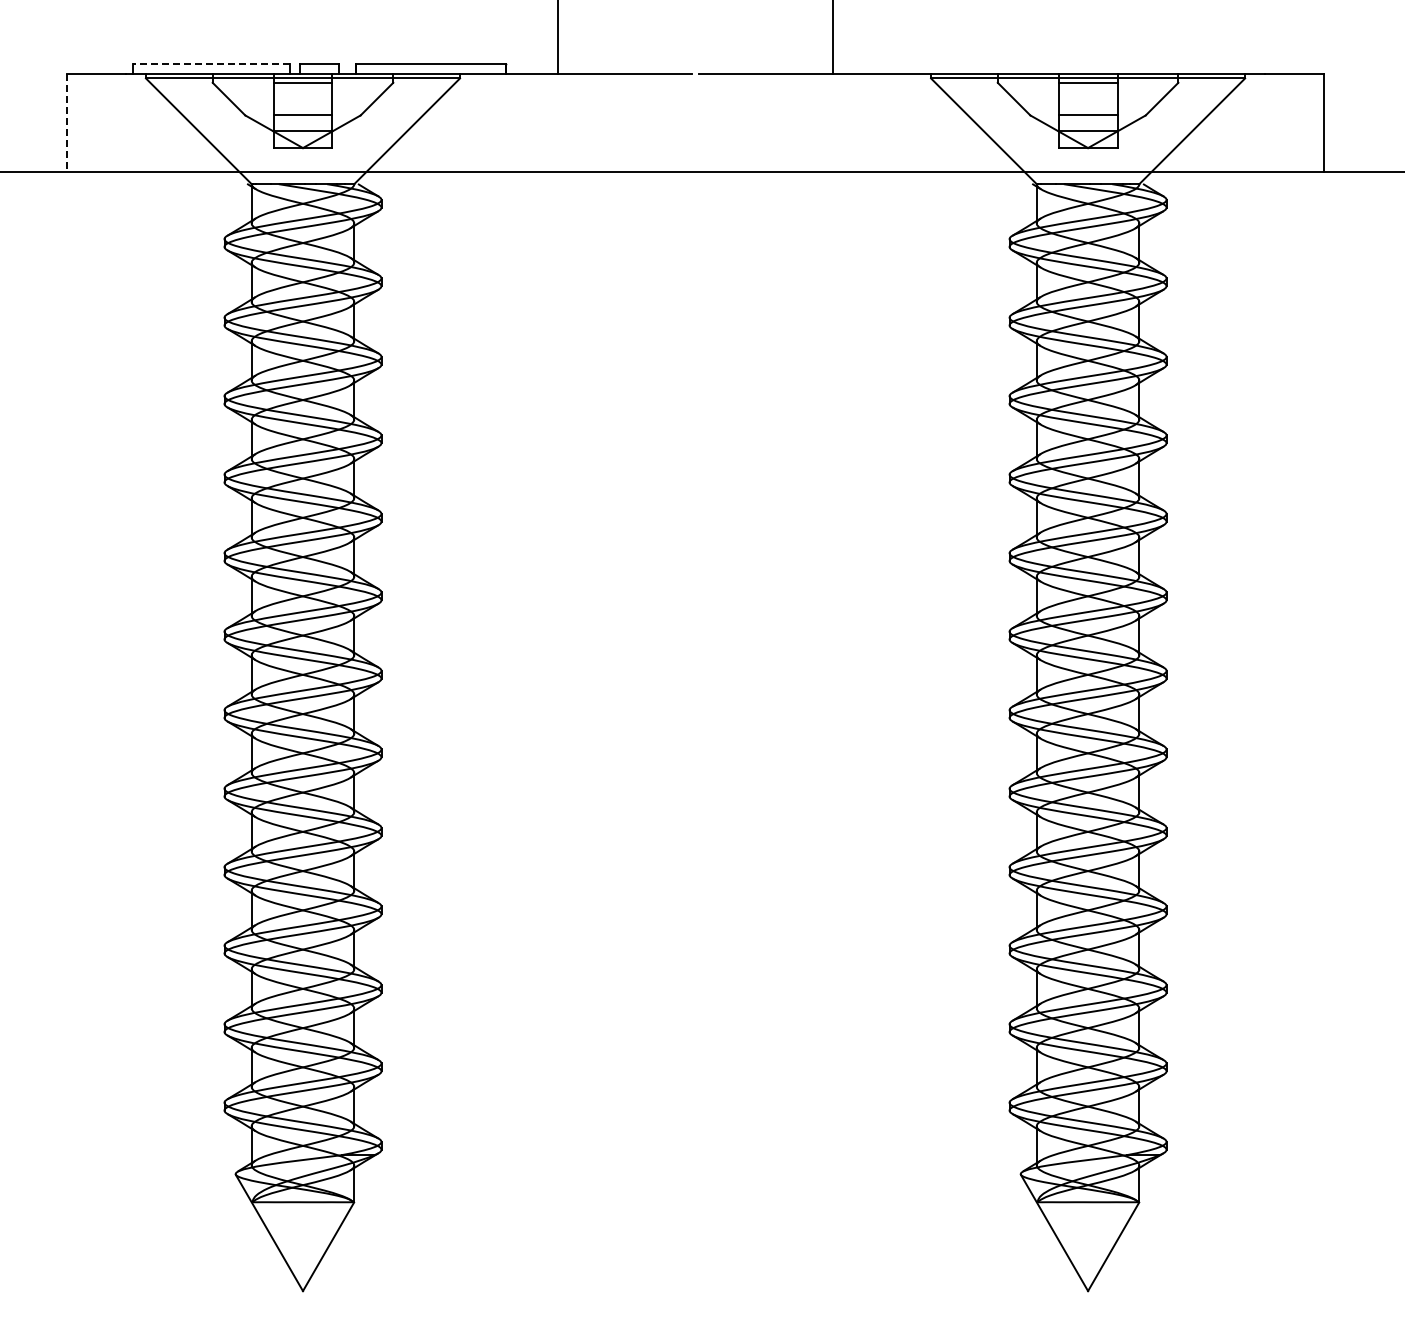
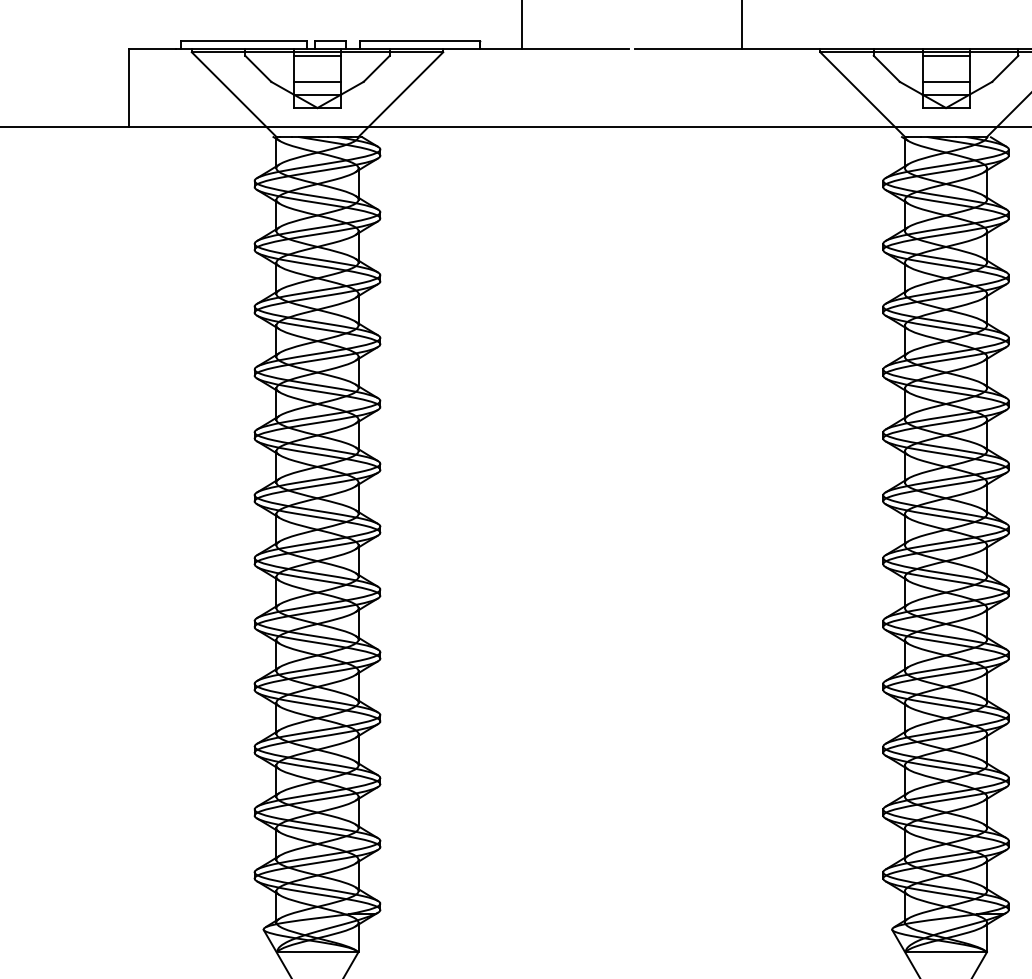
line: (211, 64) -> (244, 41), dashed -> solid
line: (67, 123) -> (128, 88), dashed -> solid

